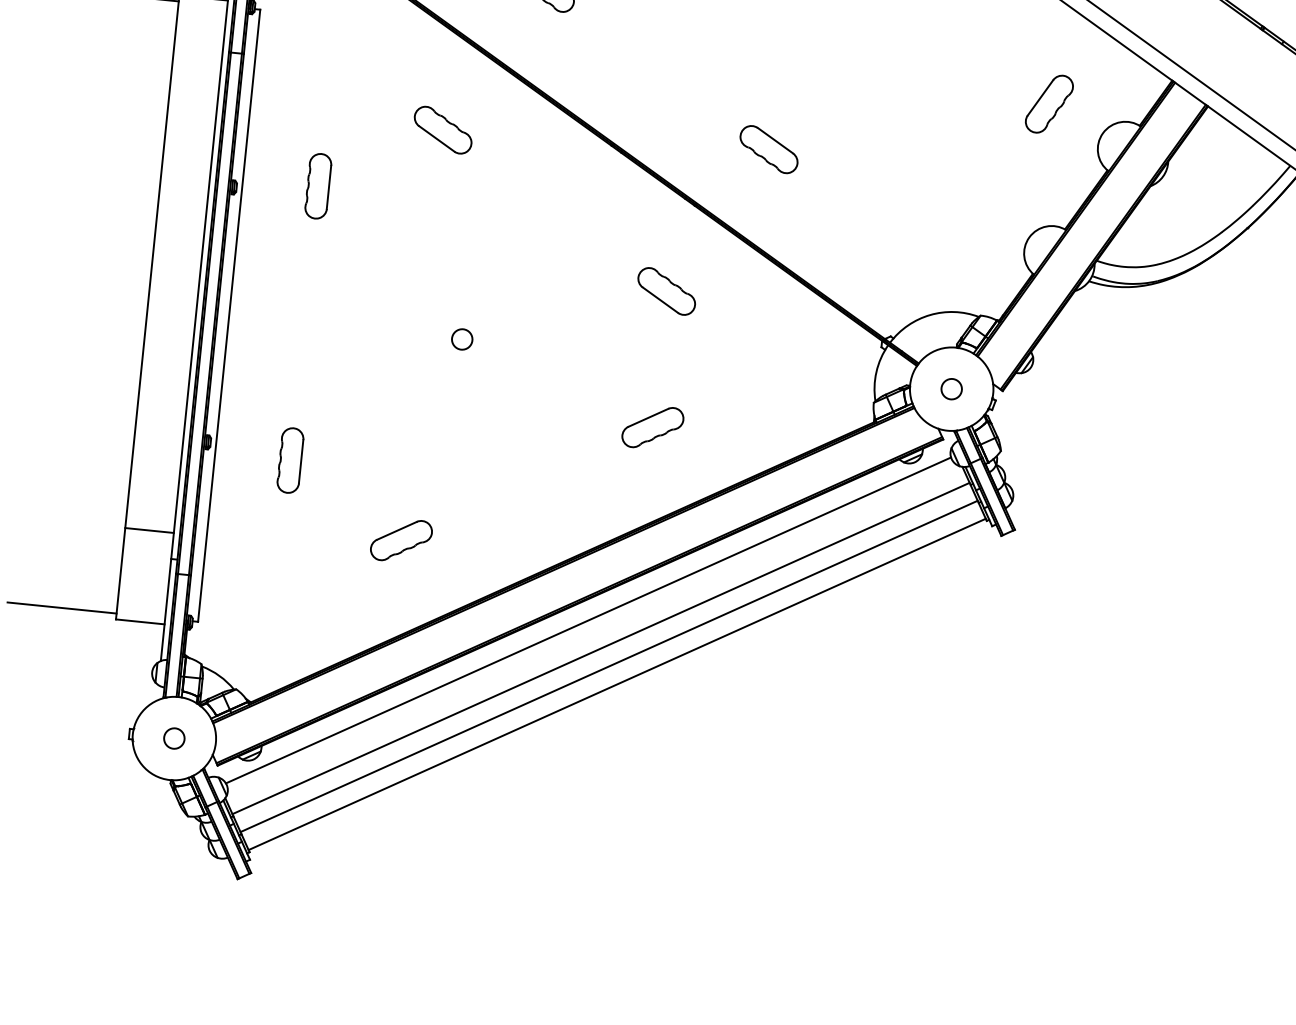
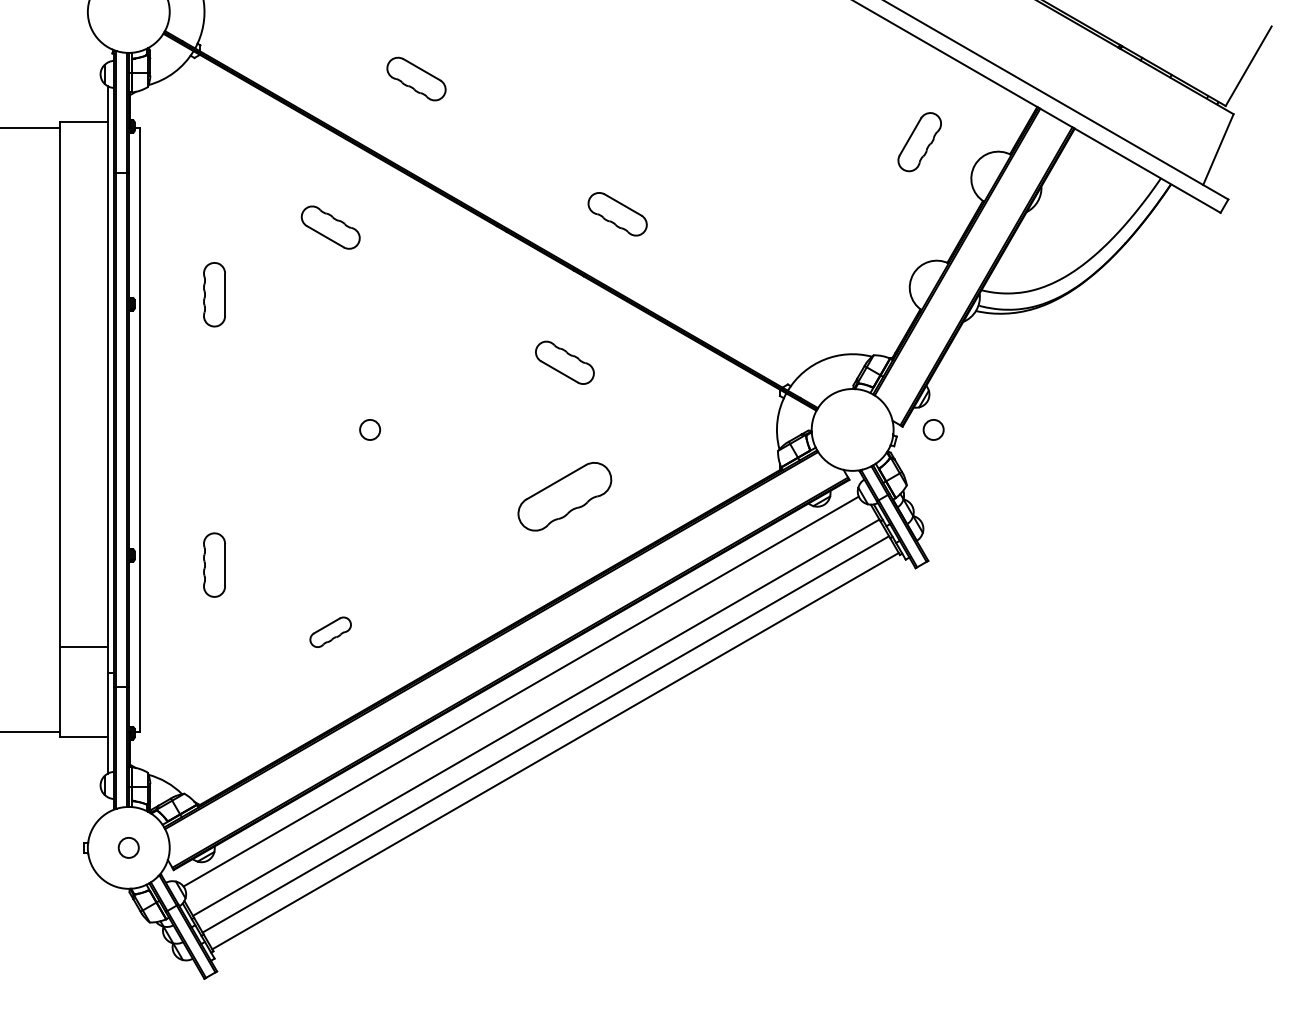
part: (768, 149) -> (617, 214), moved
circle: (951, 388) -> (933, 429), moved
part: (652, 428) -> (564, 497), size x1.6
part: (401, 540) -> (330, 632), size x0.7

